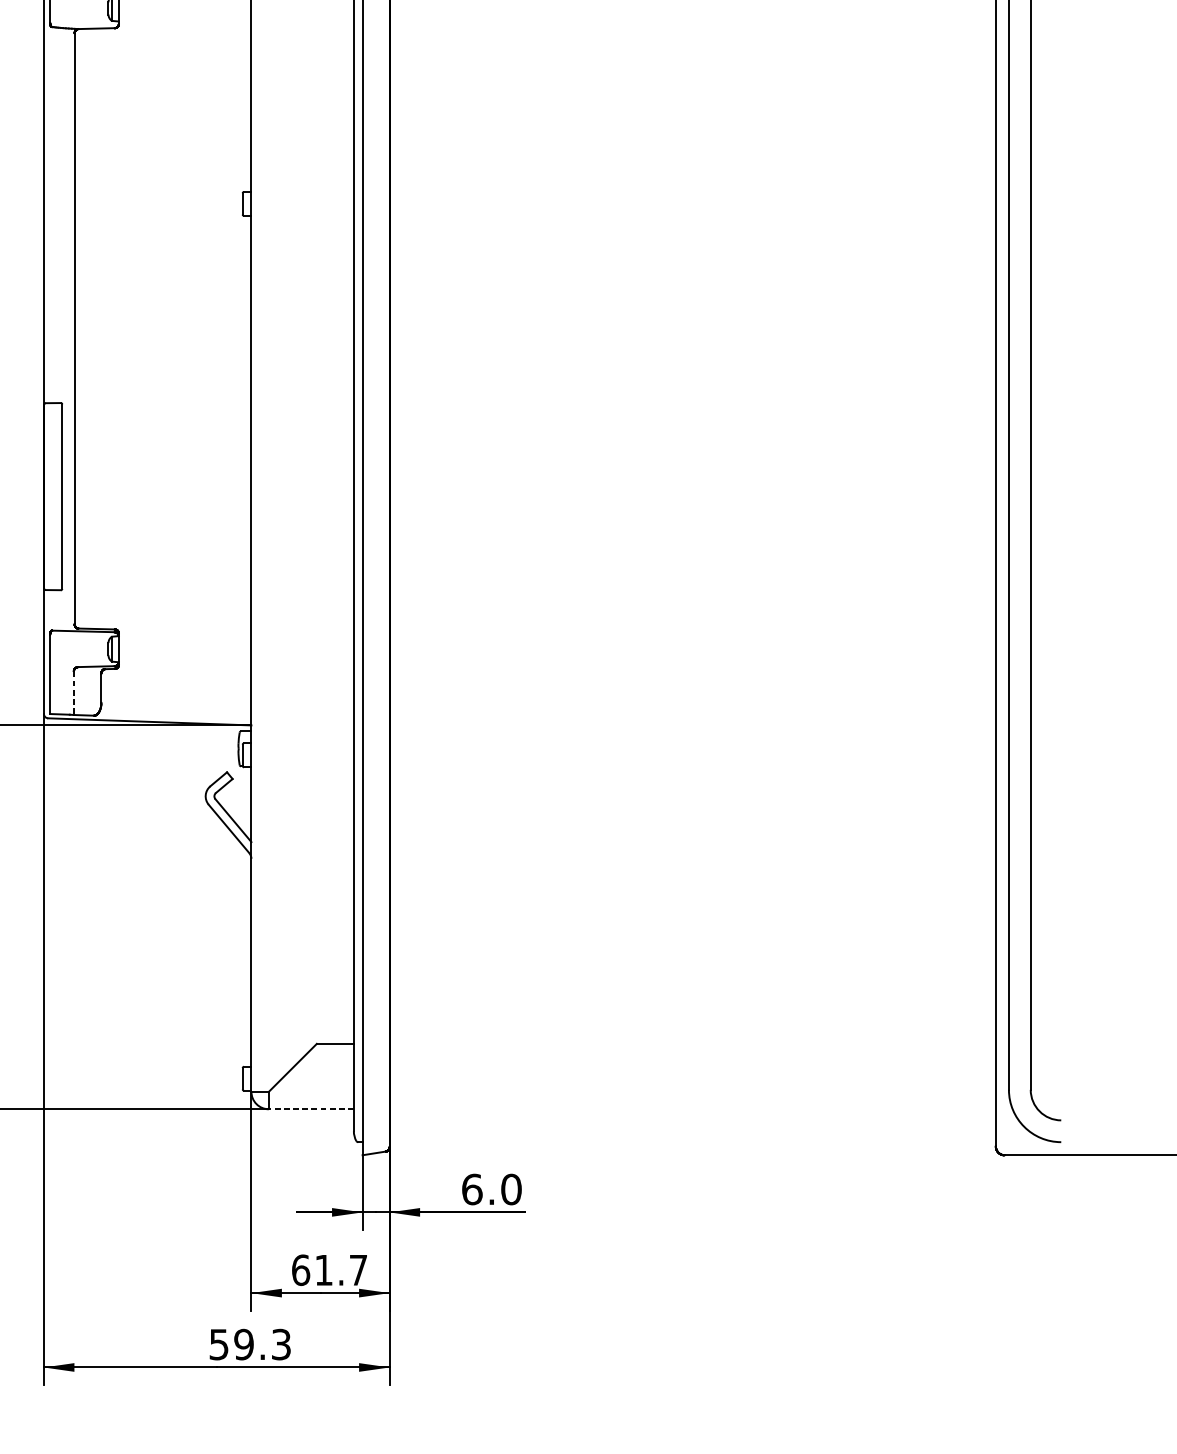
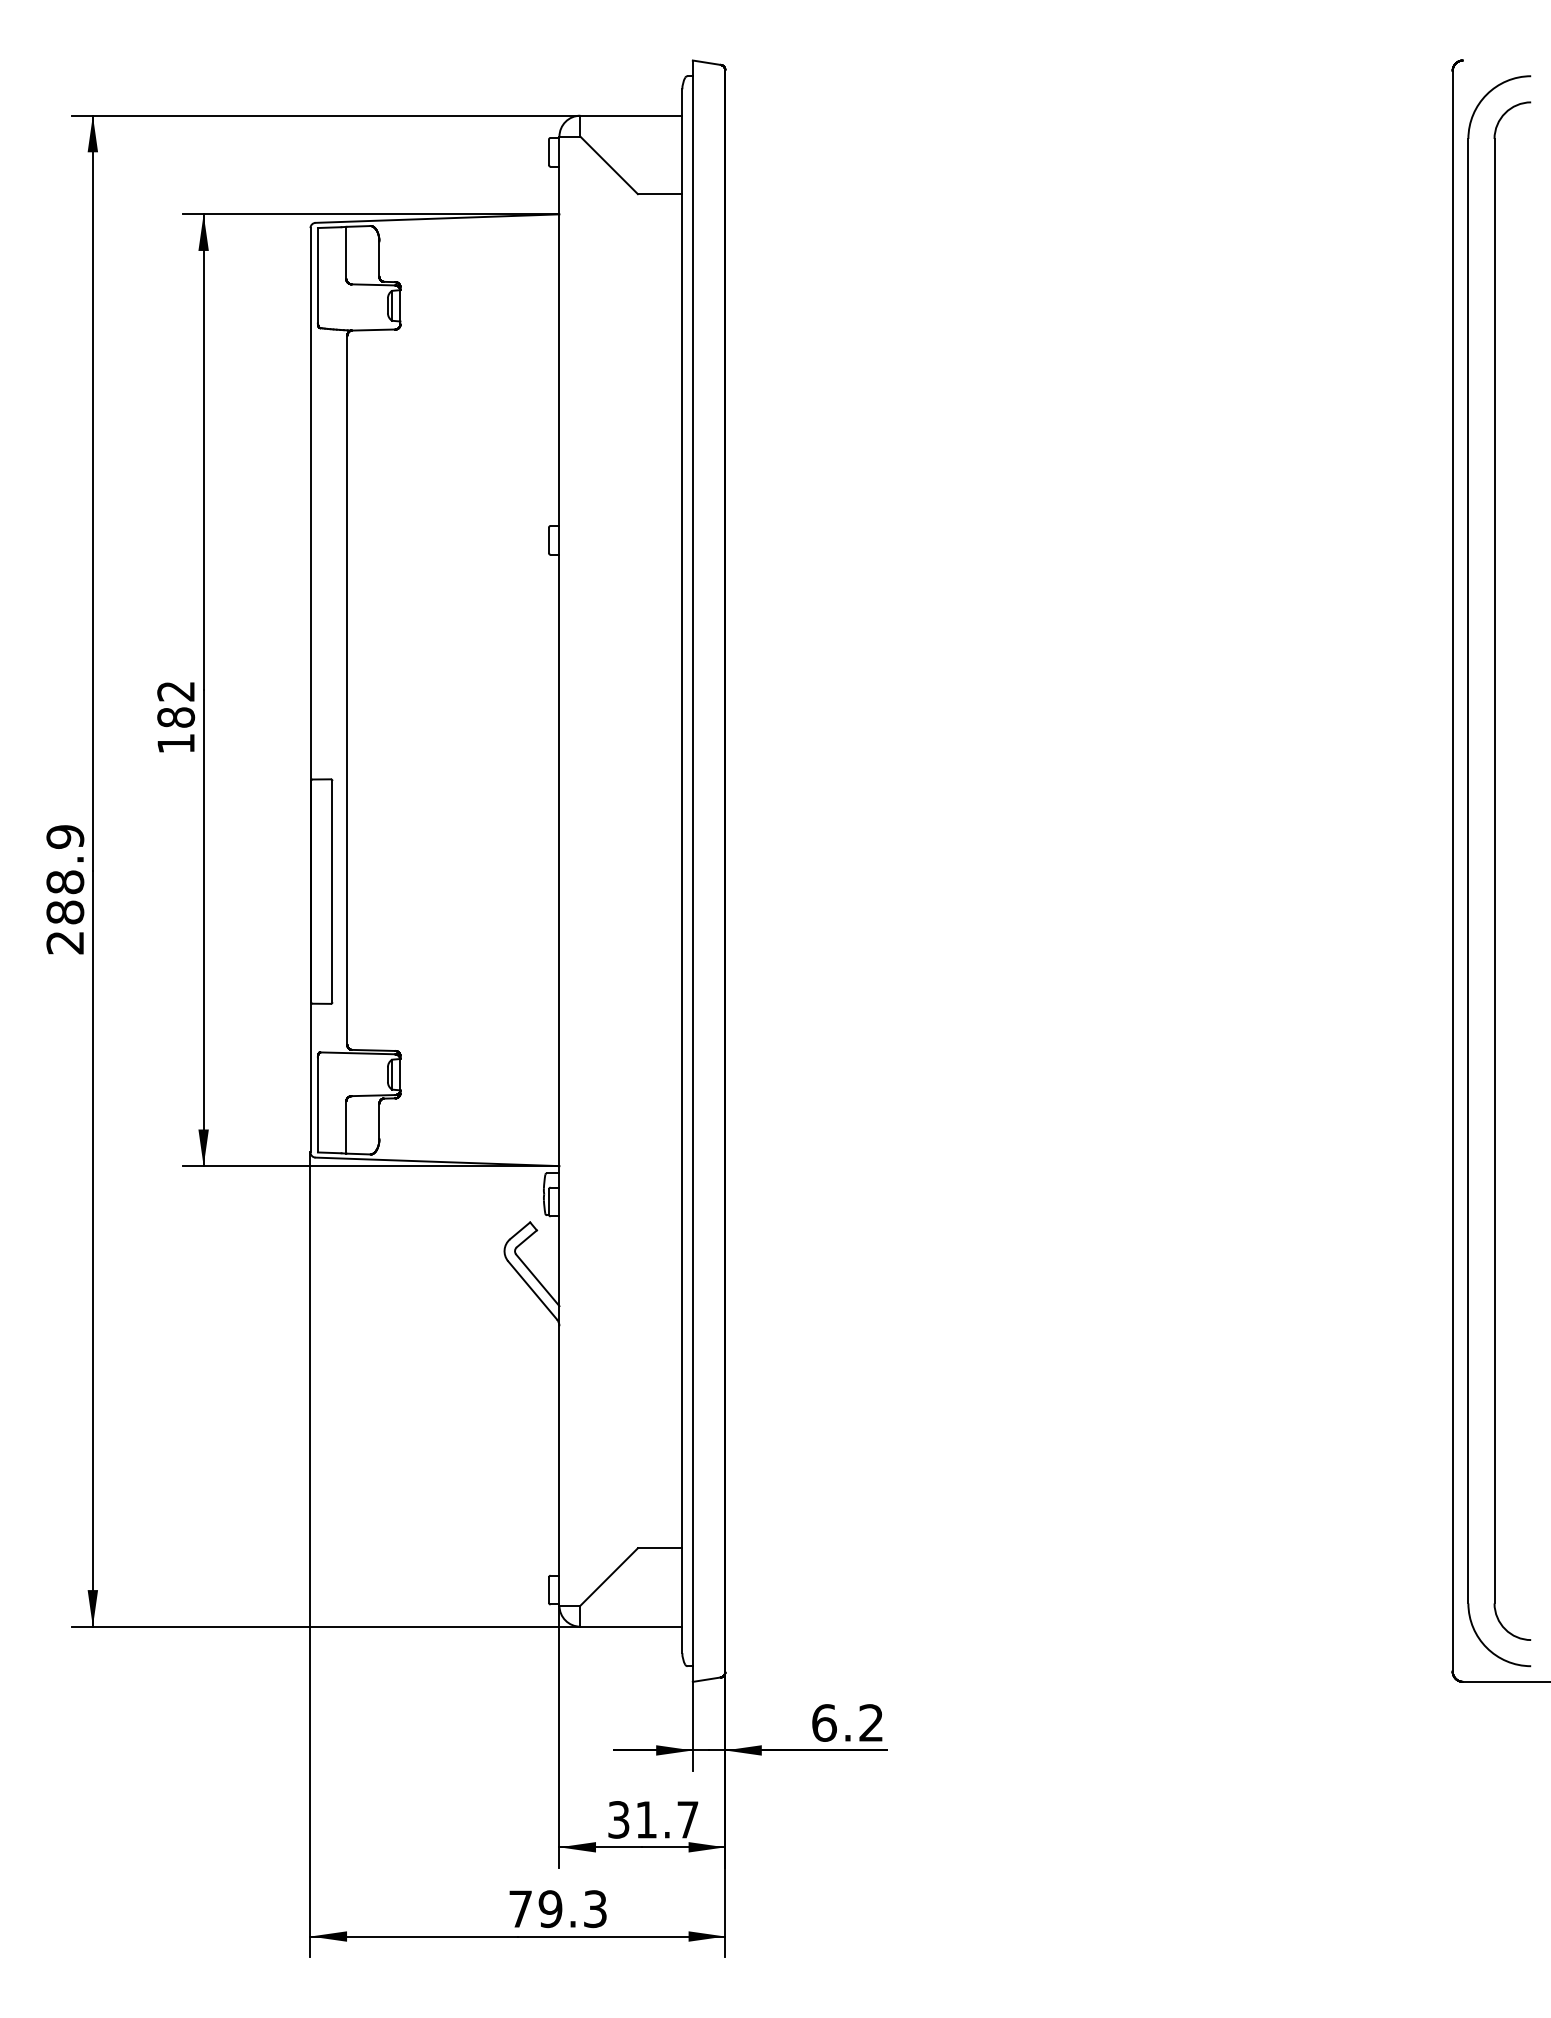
line: (73, 693) -> (346, 1127), dashed -> solid
line: (311, 1109) -> (631, 1626), dashed -> solid
text: (511, 1189) -> (871, 1722), 6.0 -> 6.2
text: (300, 1269) -> (618, 1819), 61.7 -> 31.7
text: (218, 1344) -> (520, 1909), 59.3 -> 79.3

